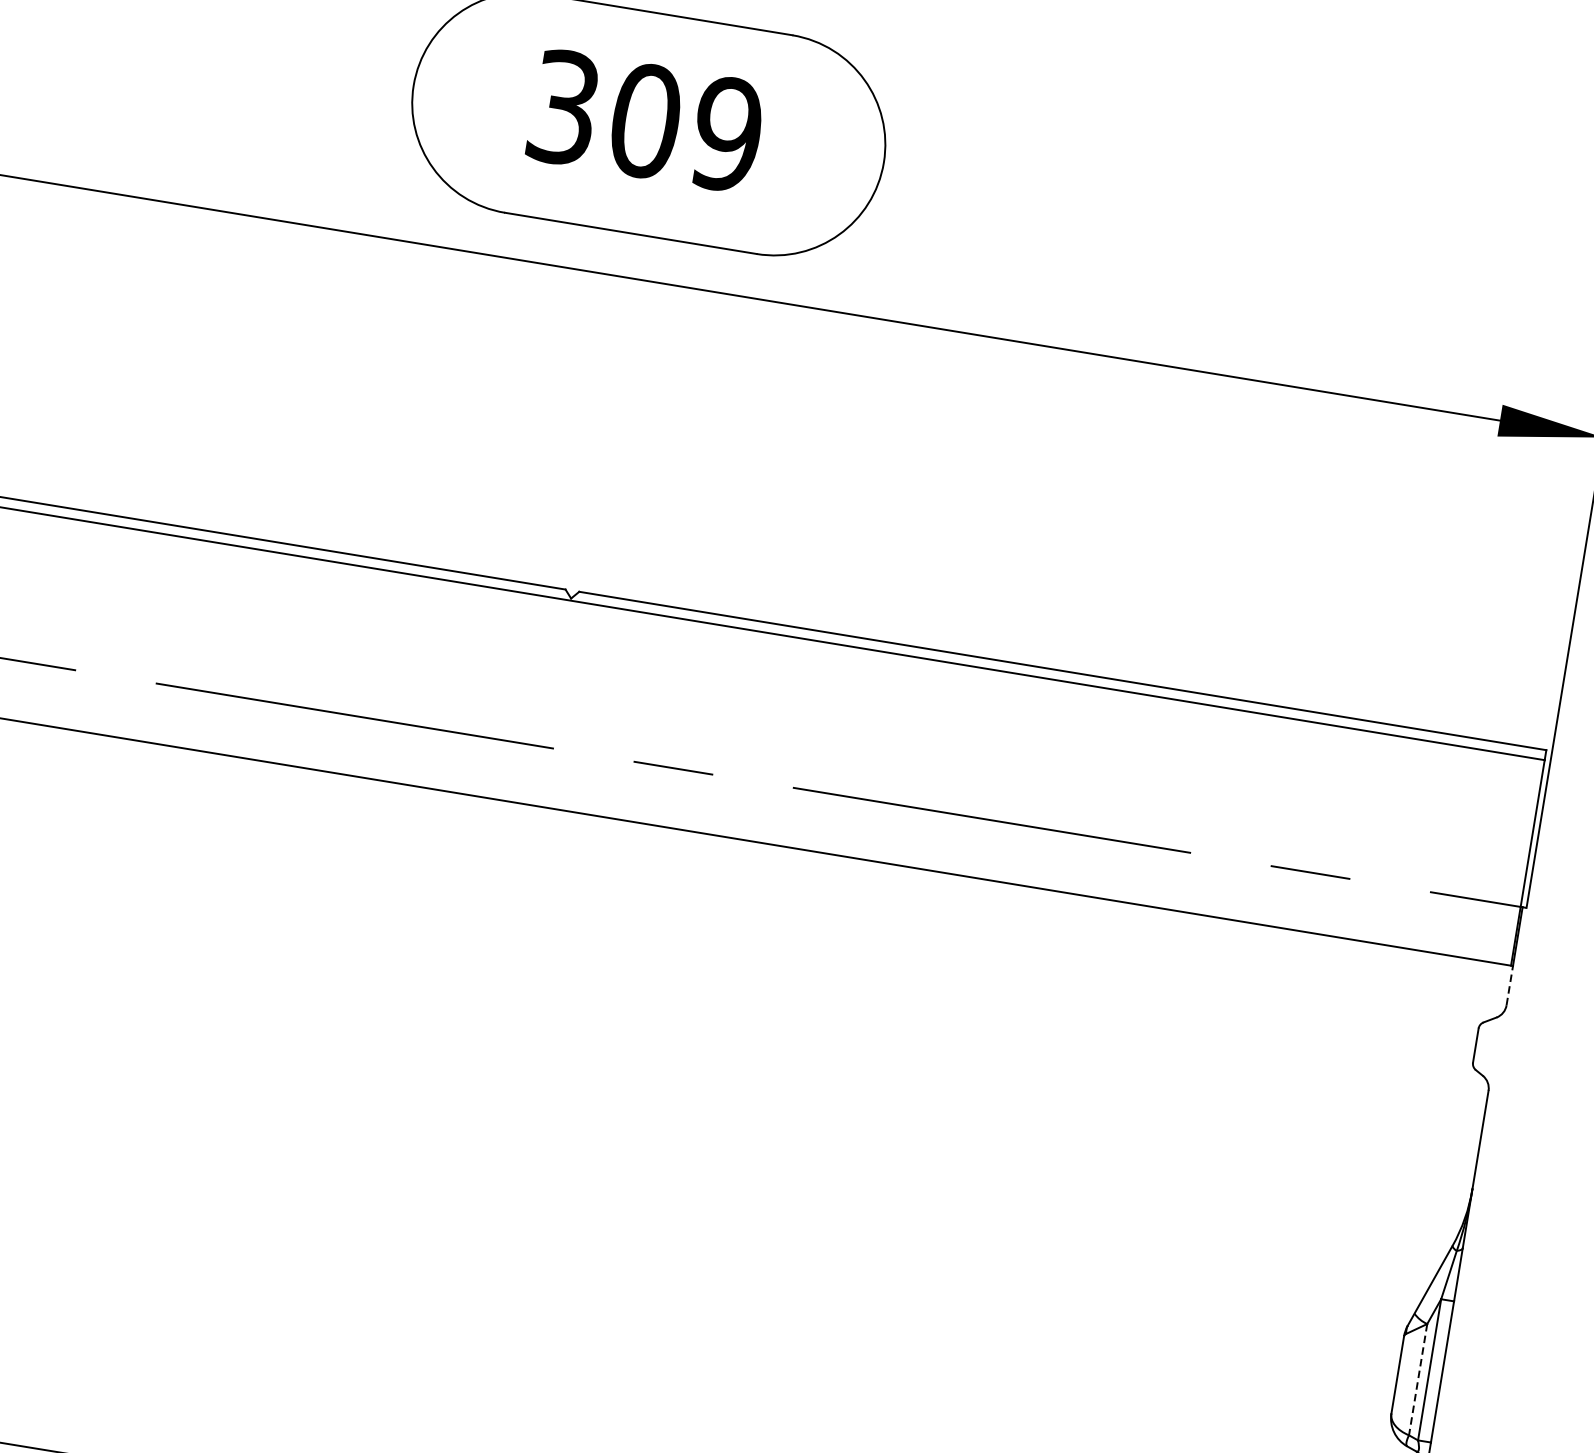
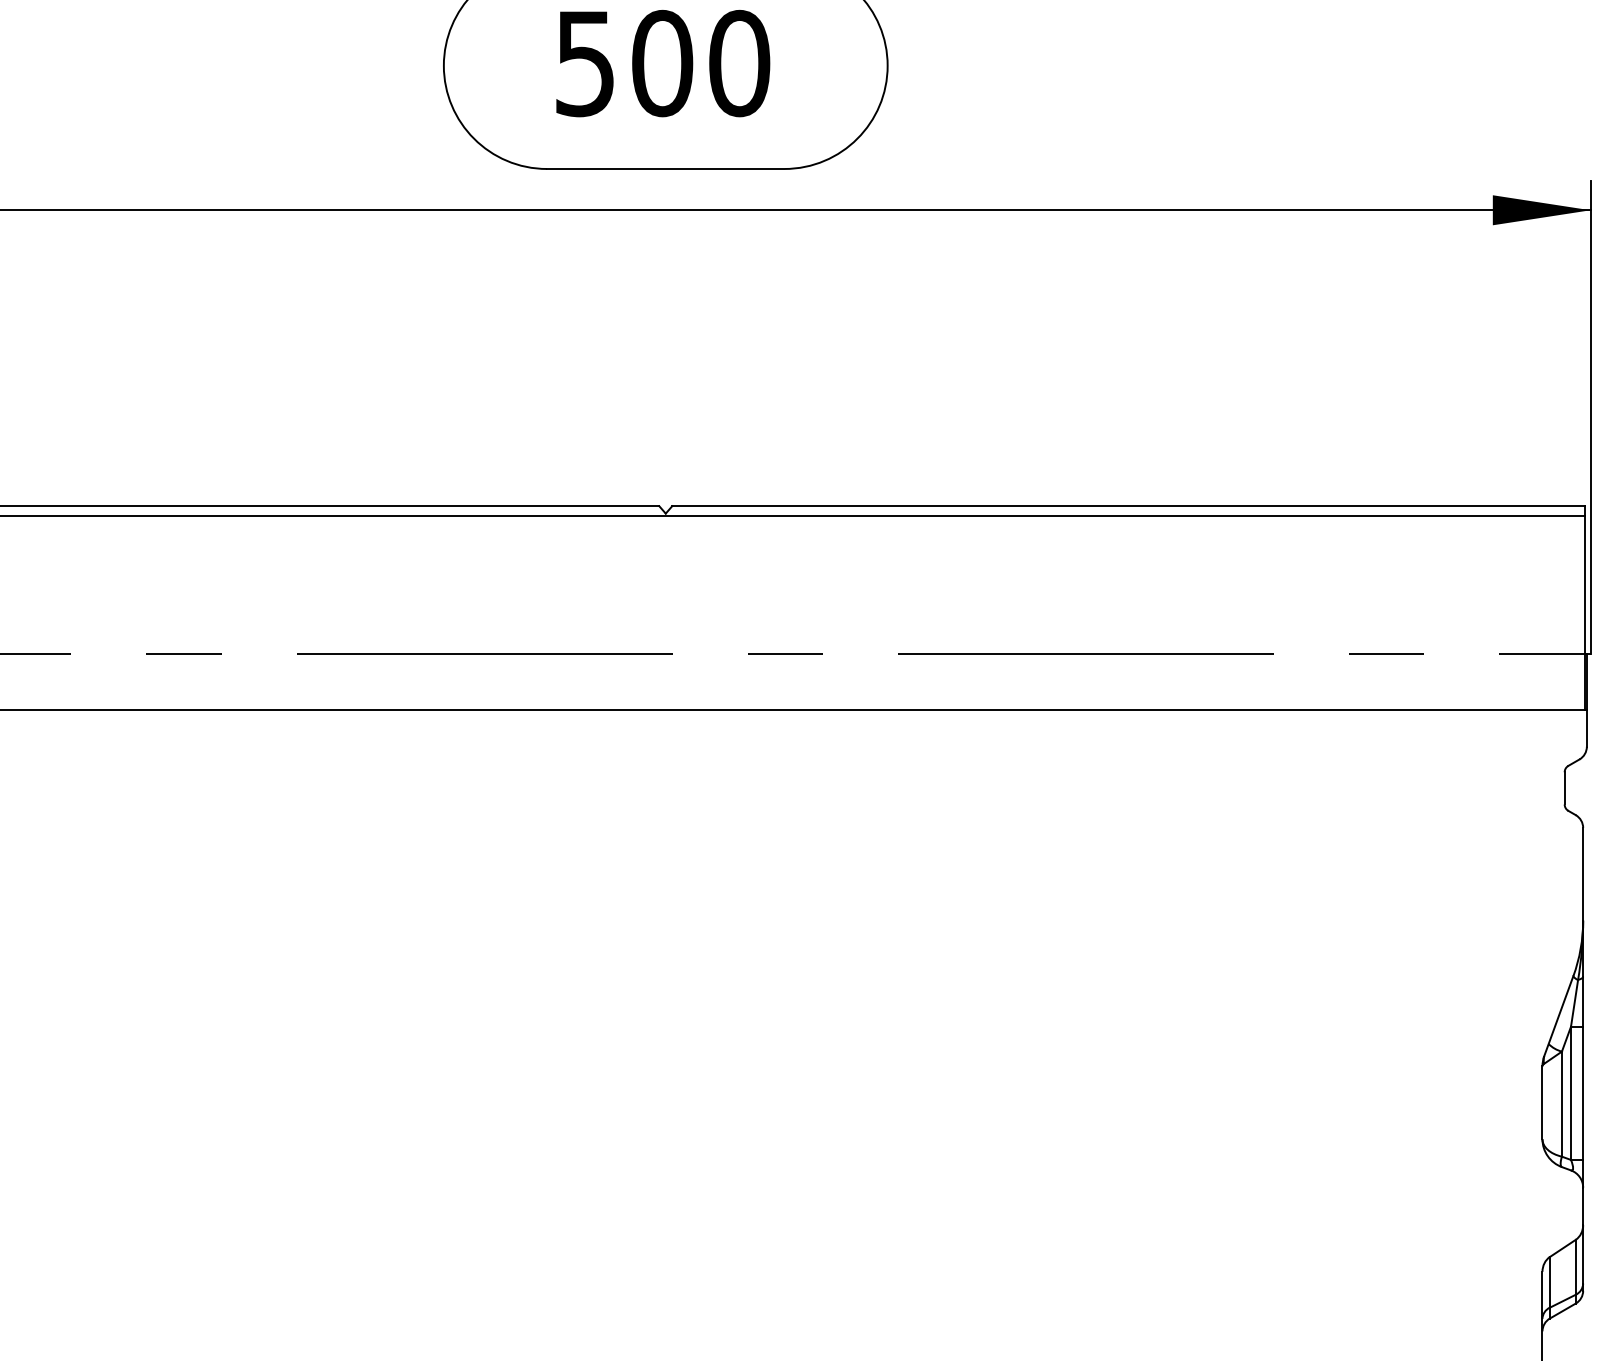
text: (646, 121) -> (663, 63), 309 -> 500
line: (1509, 985) -> (1586, 728), dashed -> solid
line: (1417, 1379) -> (1561, 1104), dashed -> solid

